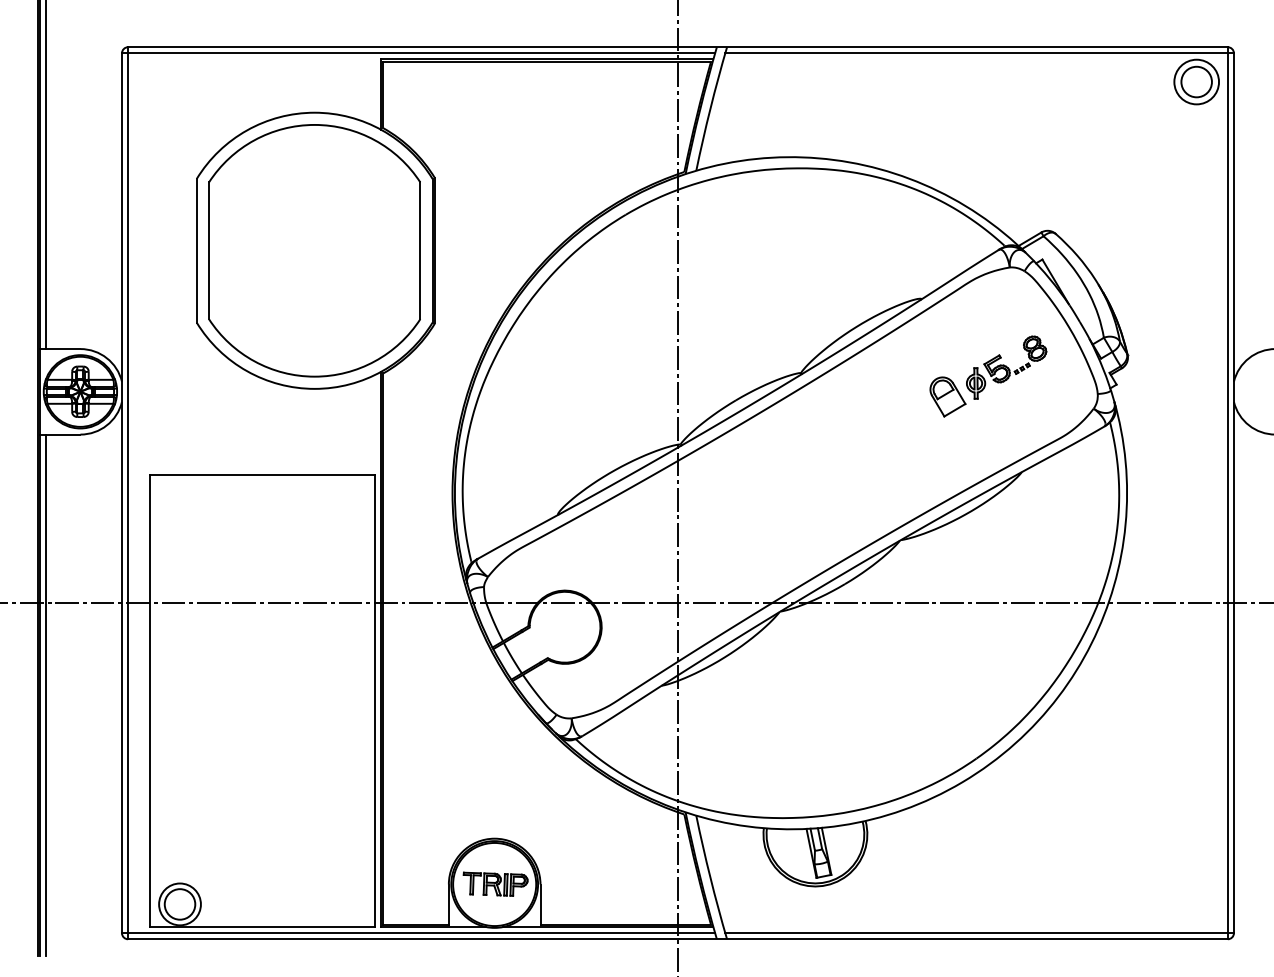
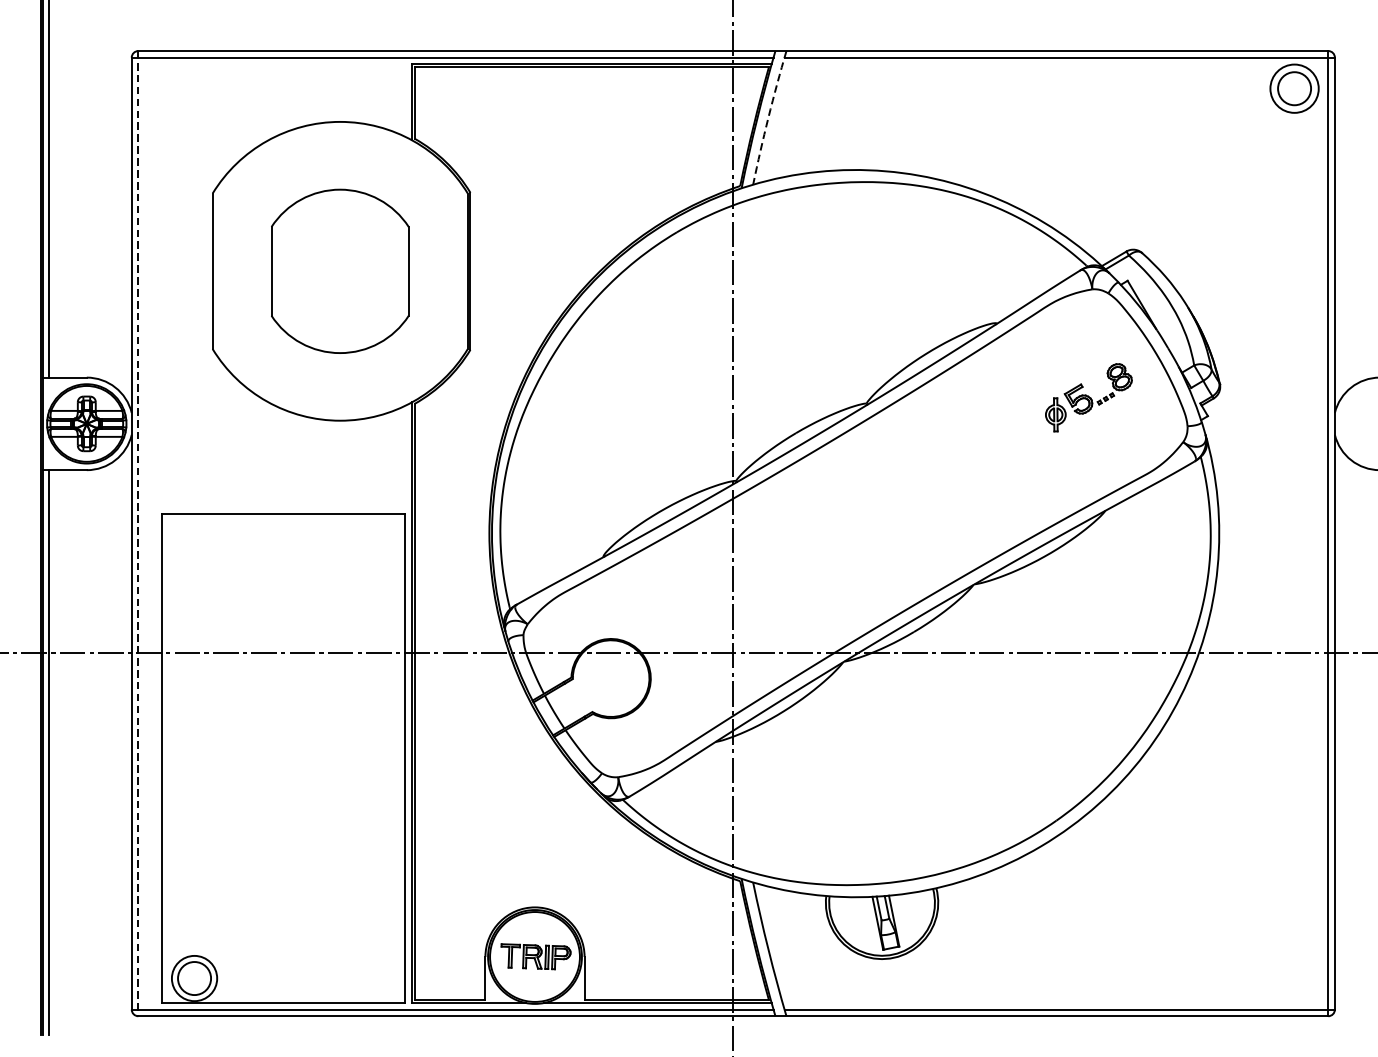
arc: (710, 108) -> (768, 117), solid -> dashed
part: (314, 250) -> (340, 270), size x0.6
part: (947, 396) -> (1024, 428), removed
line: (128, 493) -> (138, 533), solid -> dashed

